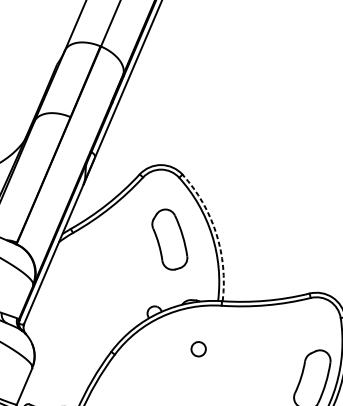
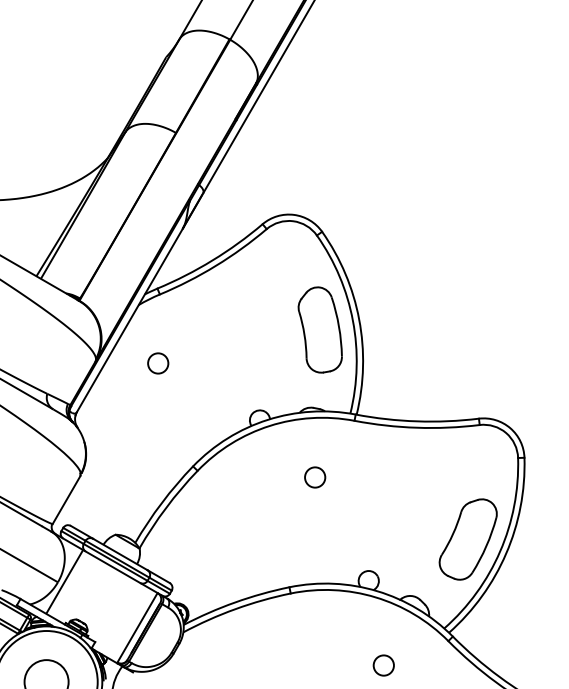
arc: (216, 233) -> (359, 319), dashed -> solid
part: (169, 239) -> (319, 329), moved
circle: (77, 281) -> (158, 363), added

